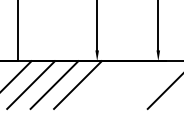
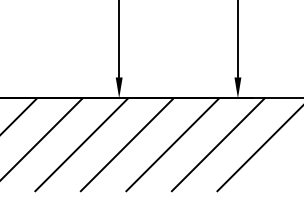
line: (101, 84) -> (127, 143), added
line: (124, 84) -> (172, 143), added
line: (148, 84) -> (218, 143), added

